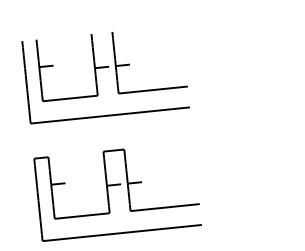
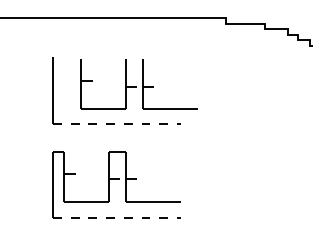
part: (110, 63) -> (138, 84), moved
line: (110, 115) -> (117, 123), solid -> dashed
line: (122, 233) -> (117, 218), solid -> dashed

